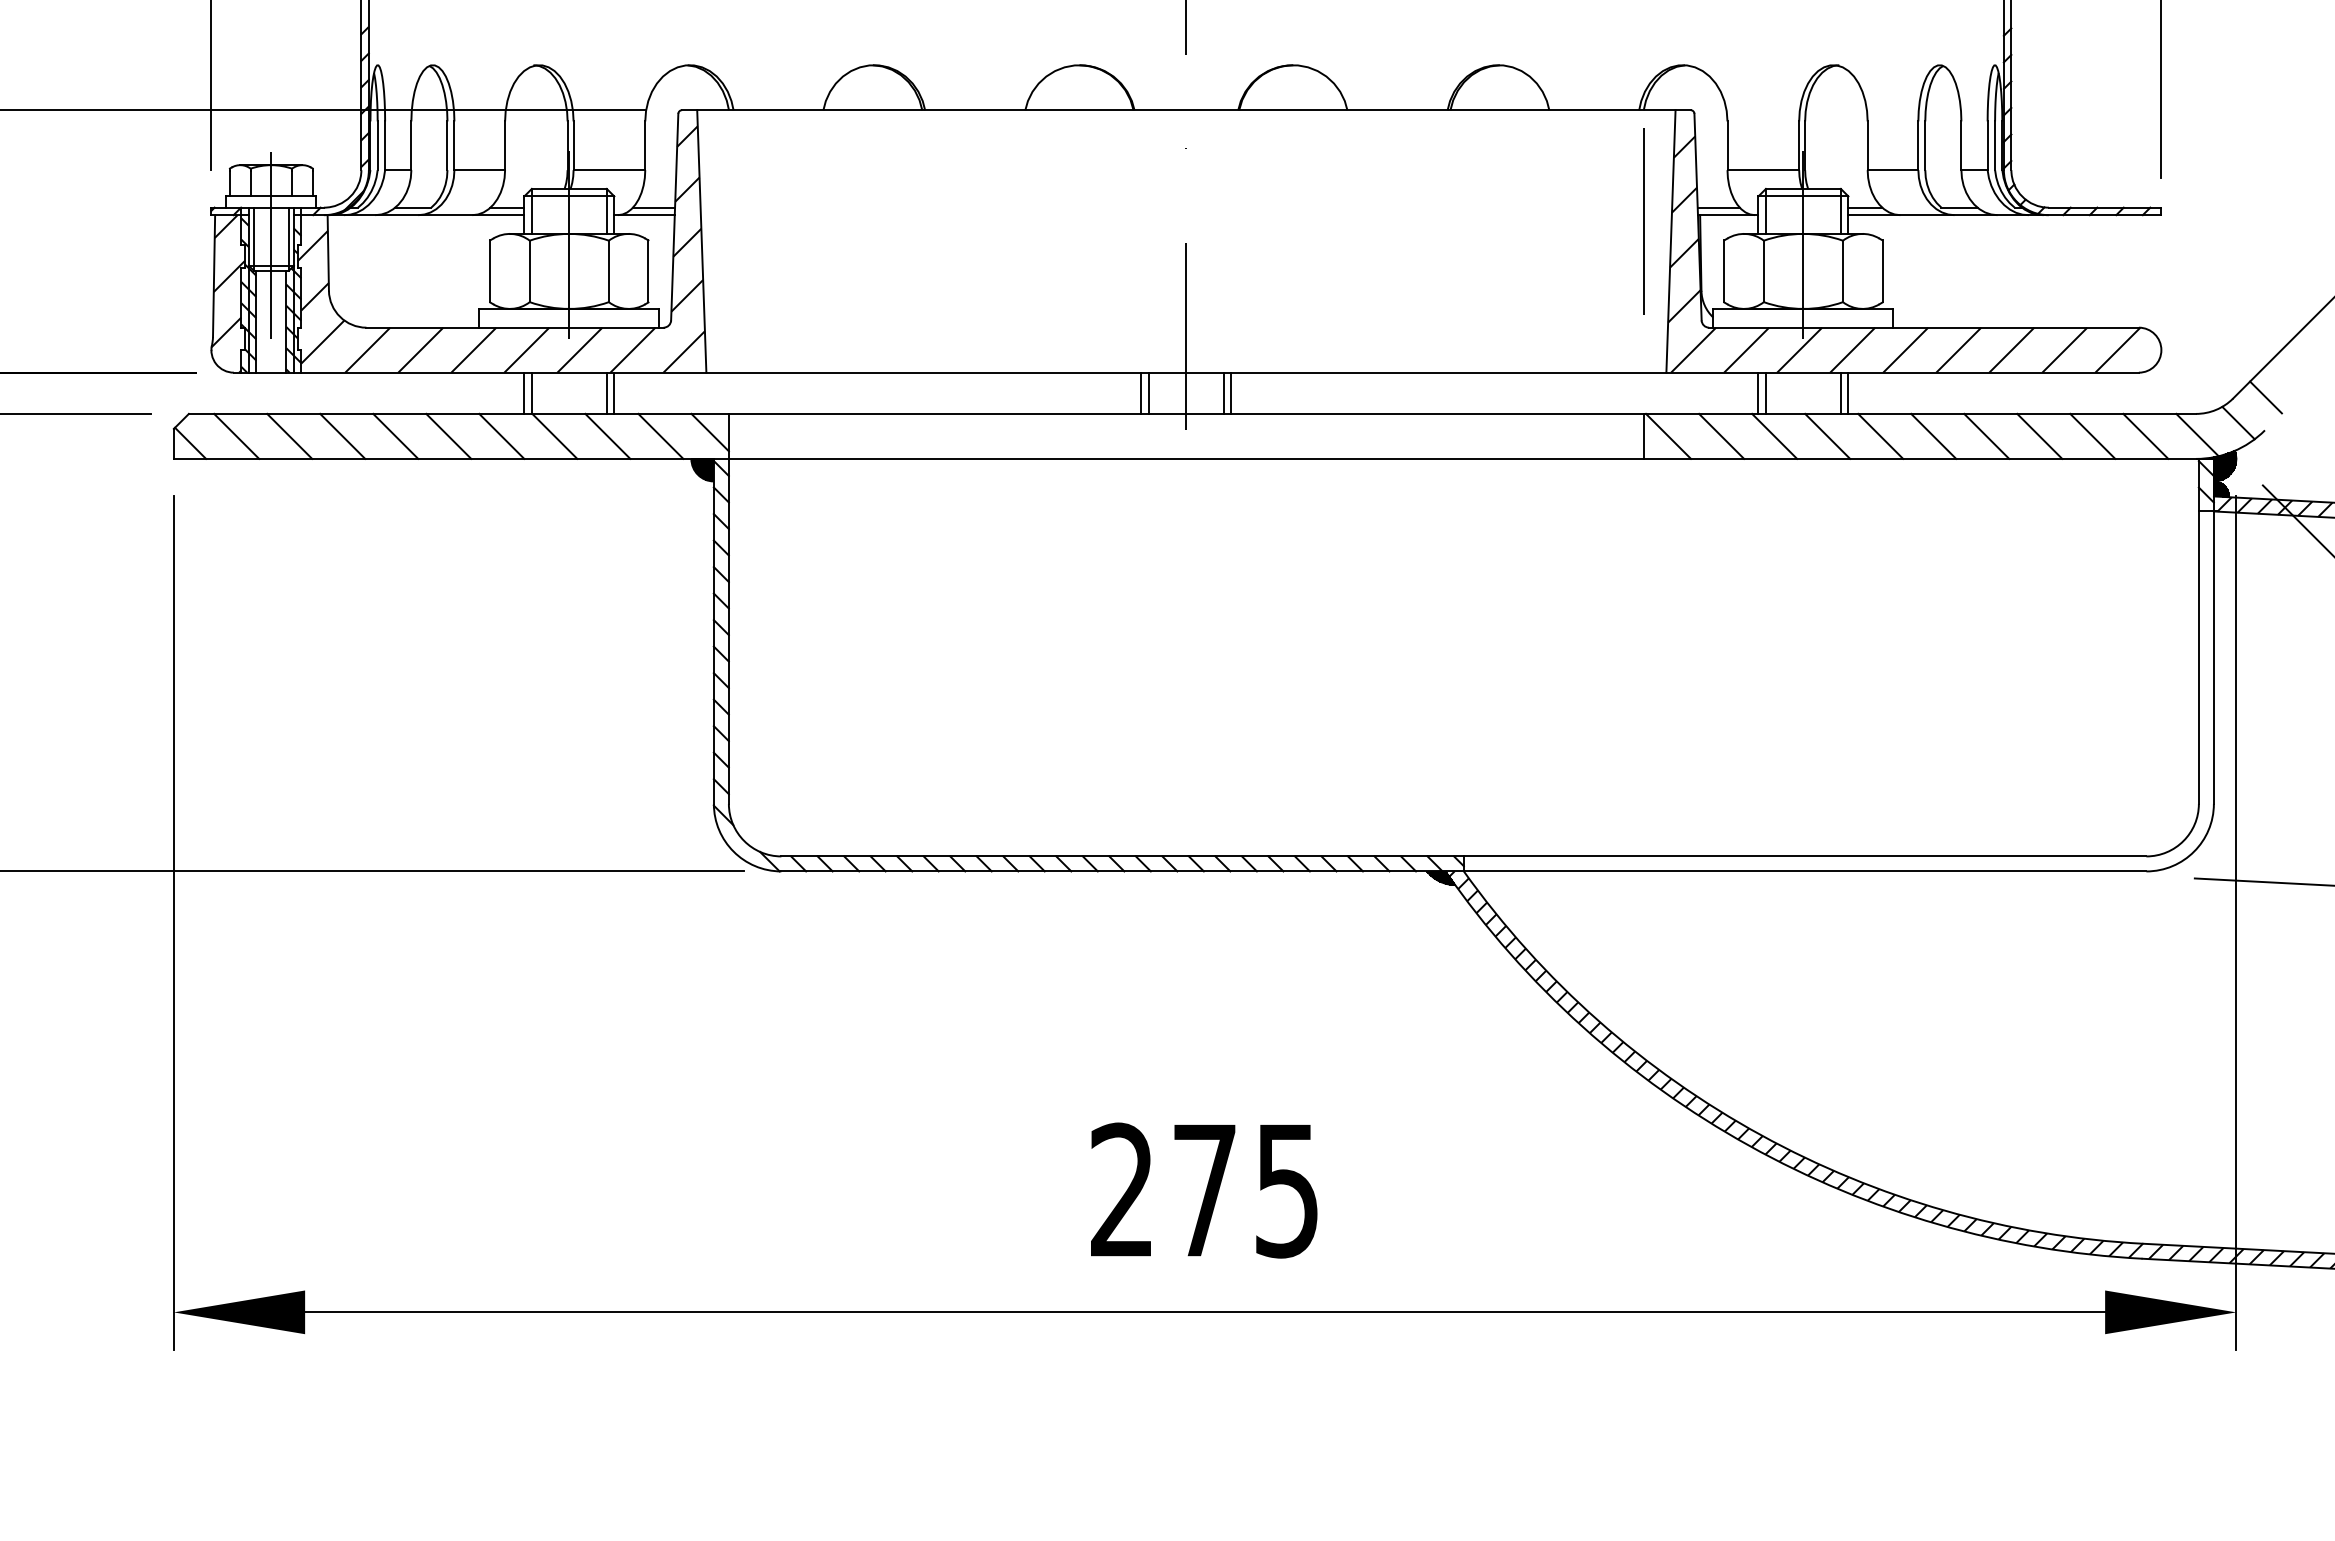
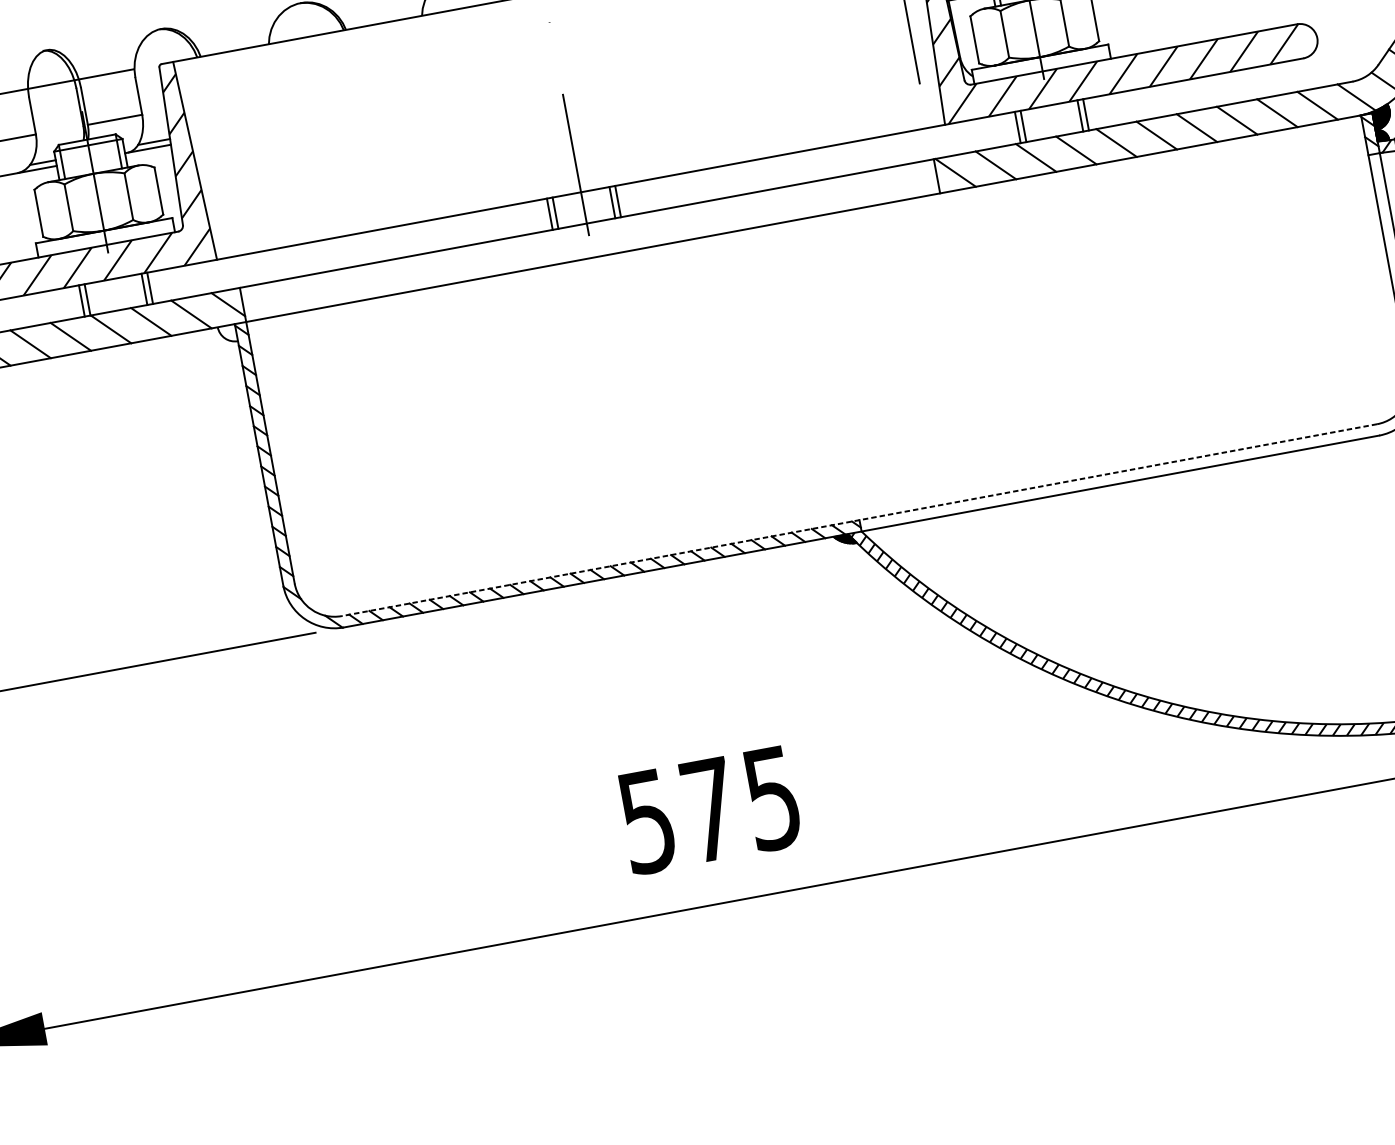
hatch: (702, 470) -> (227, 334), removed
line: (1463, 856) -> (859, 520), solid -> dashed
text: (1121, 1190) -> (646, 821), 275 -> 575

